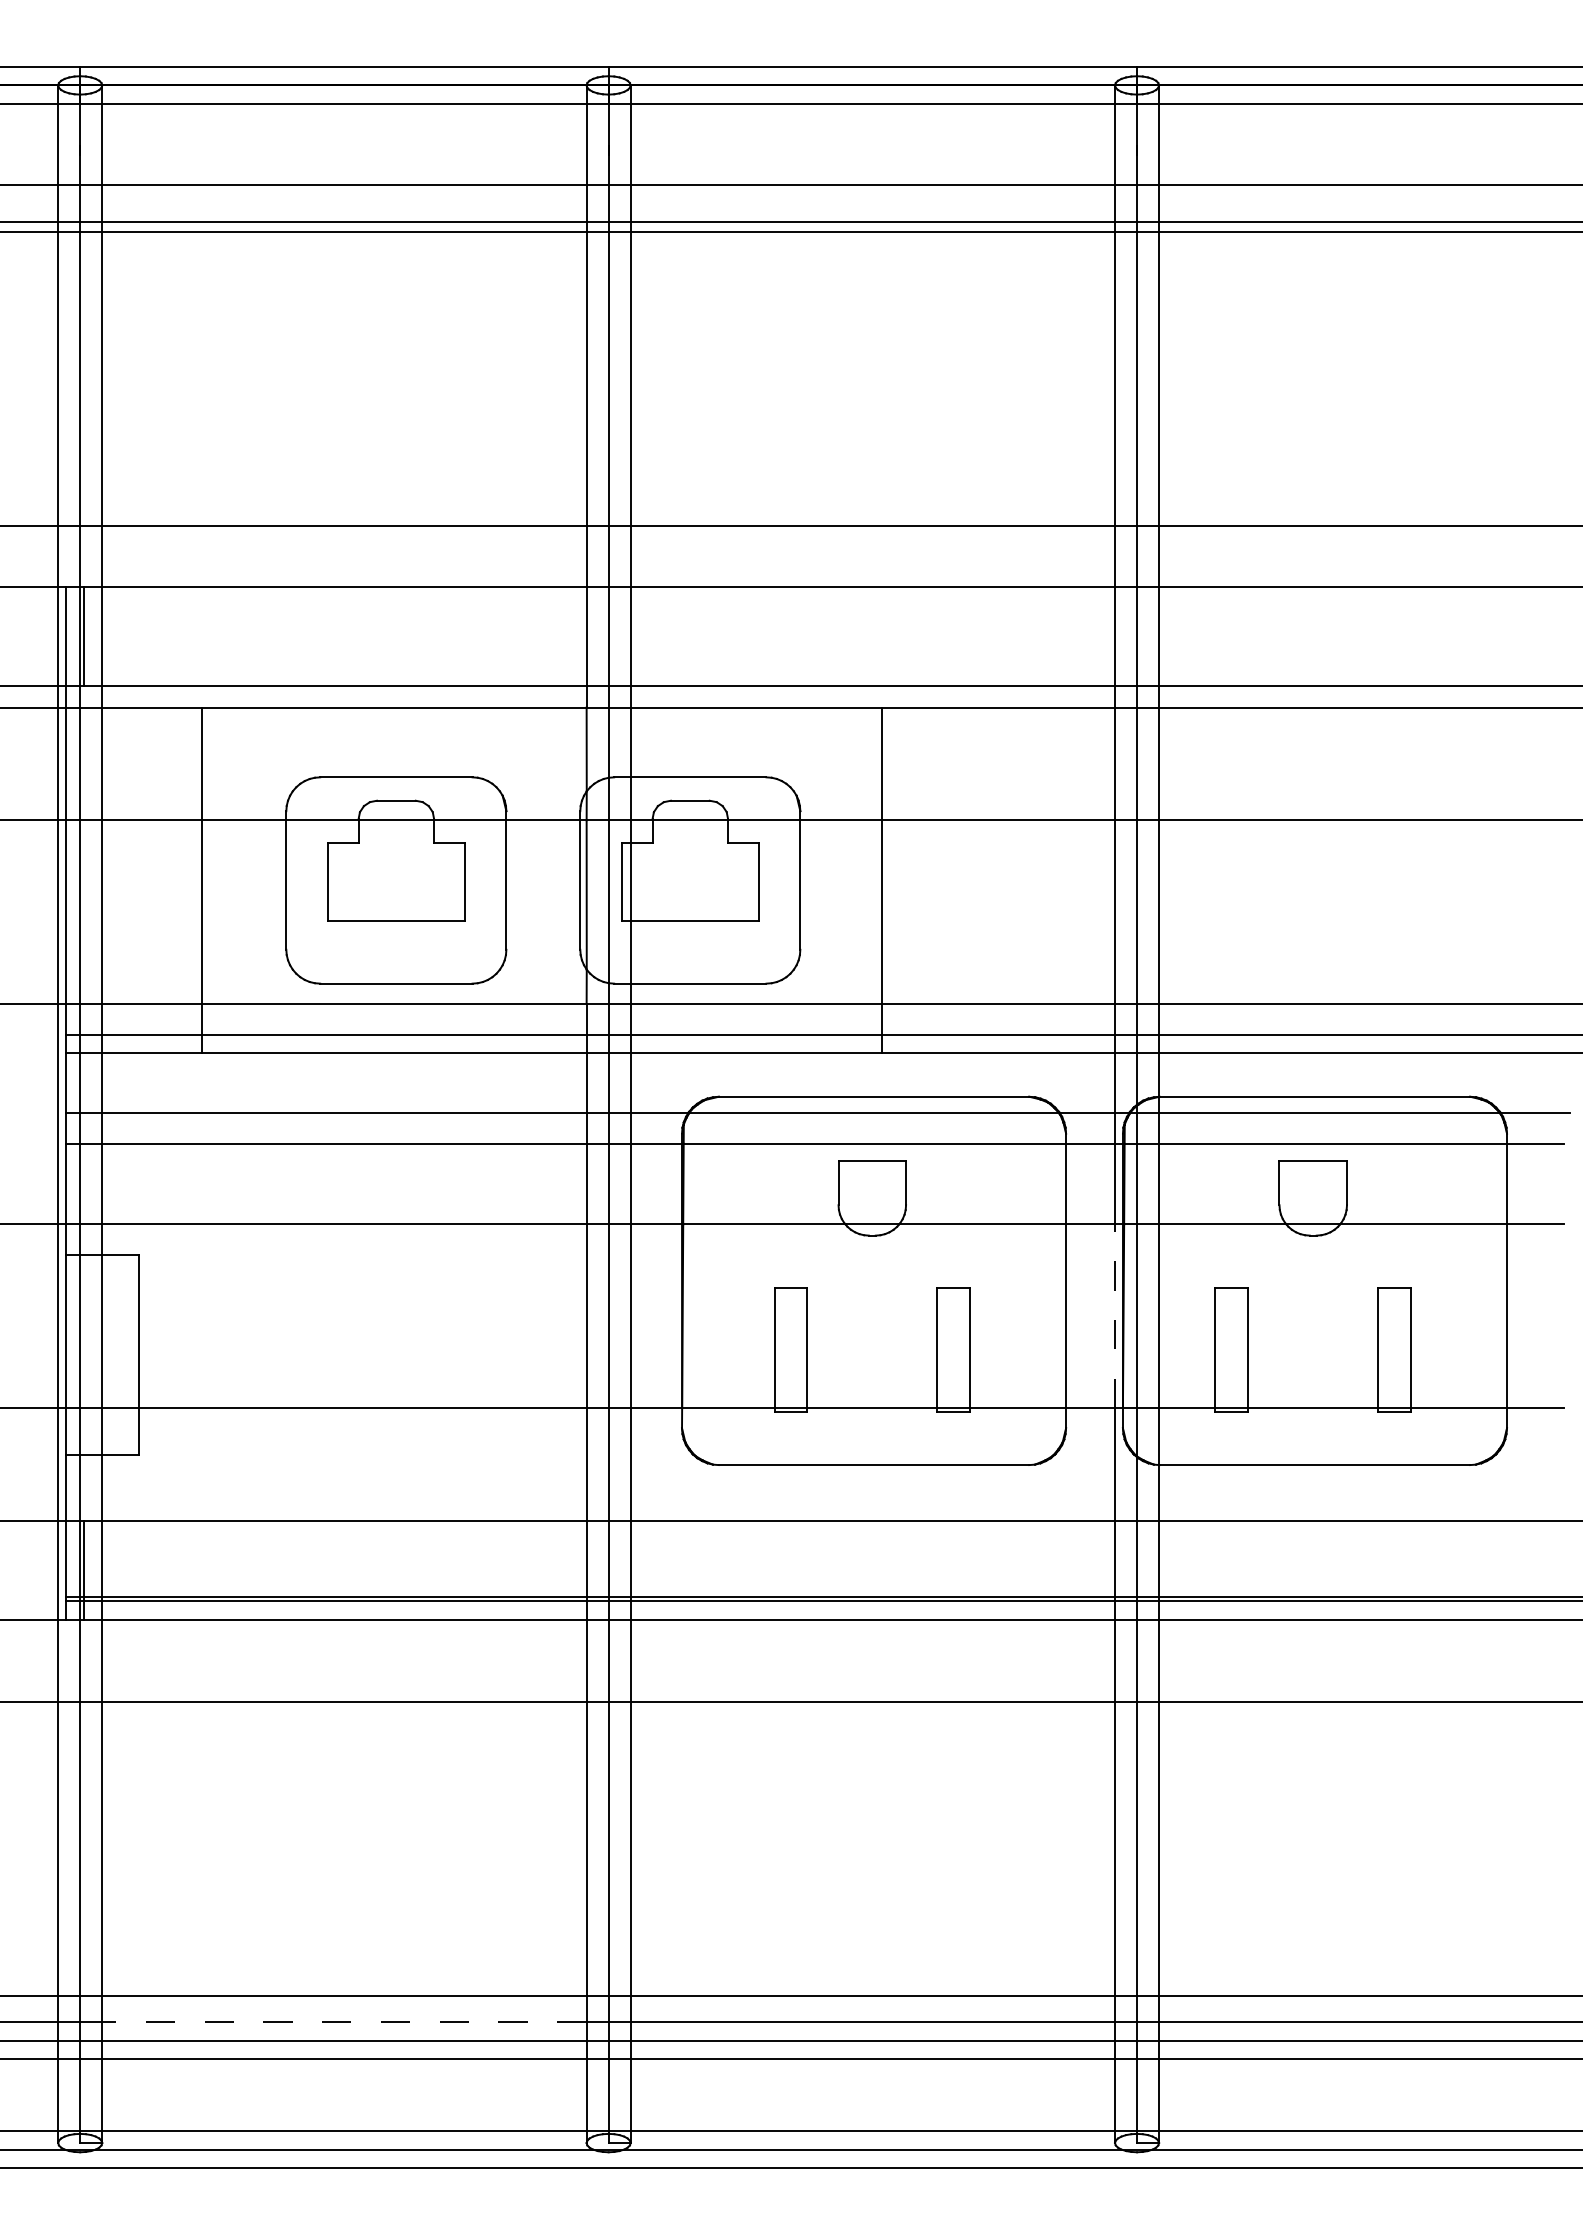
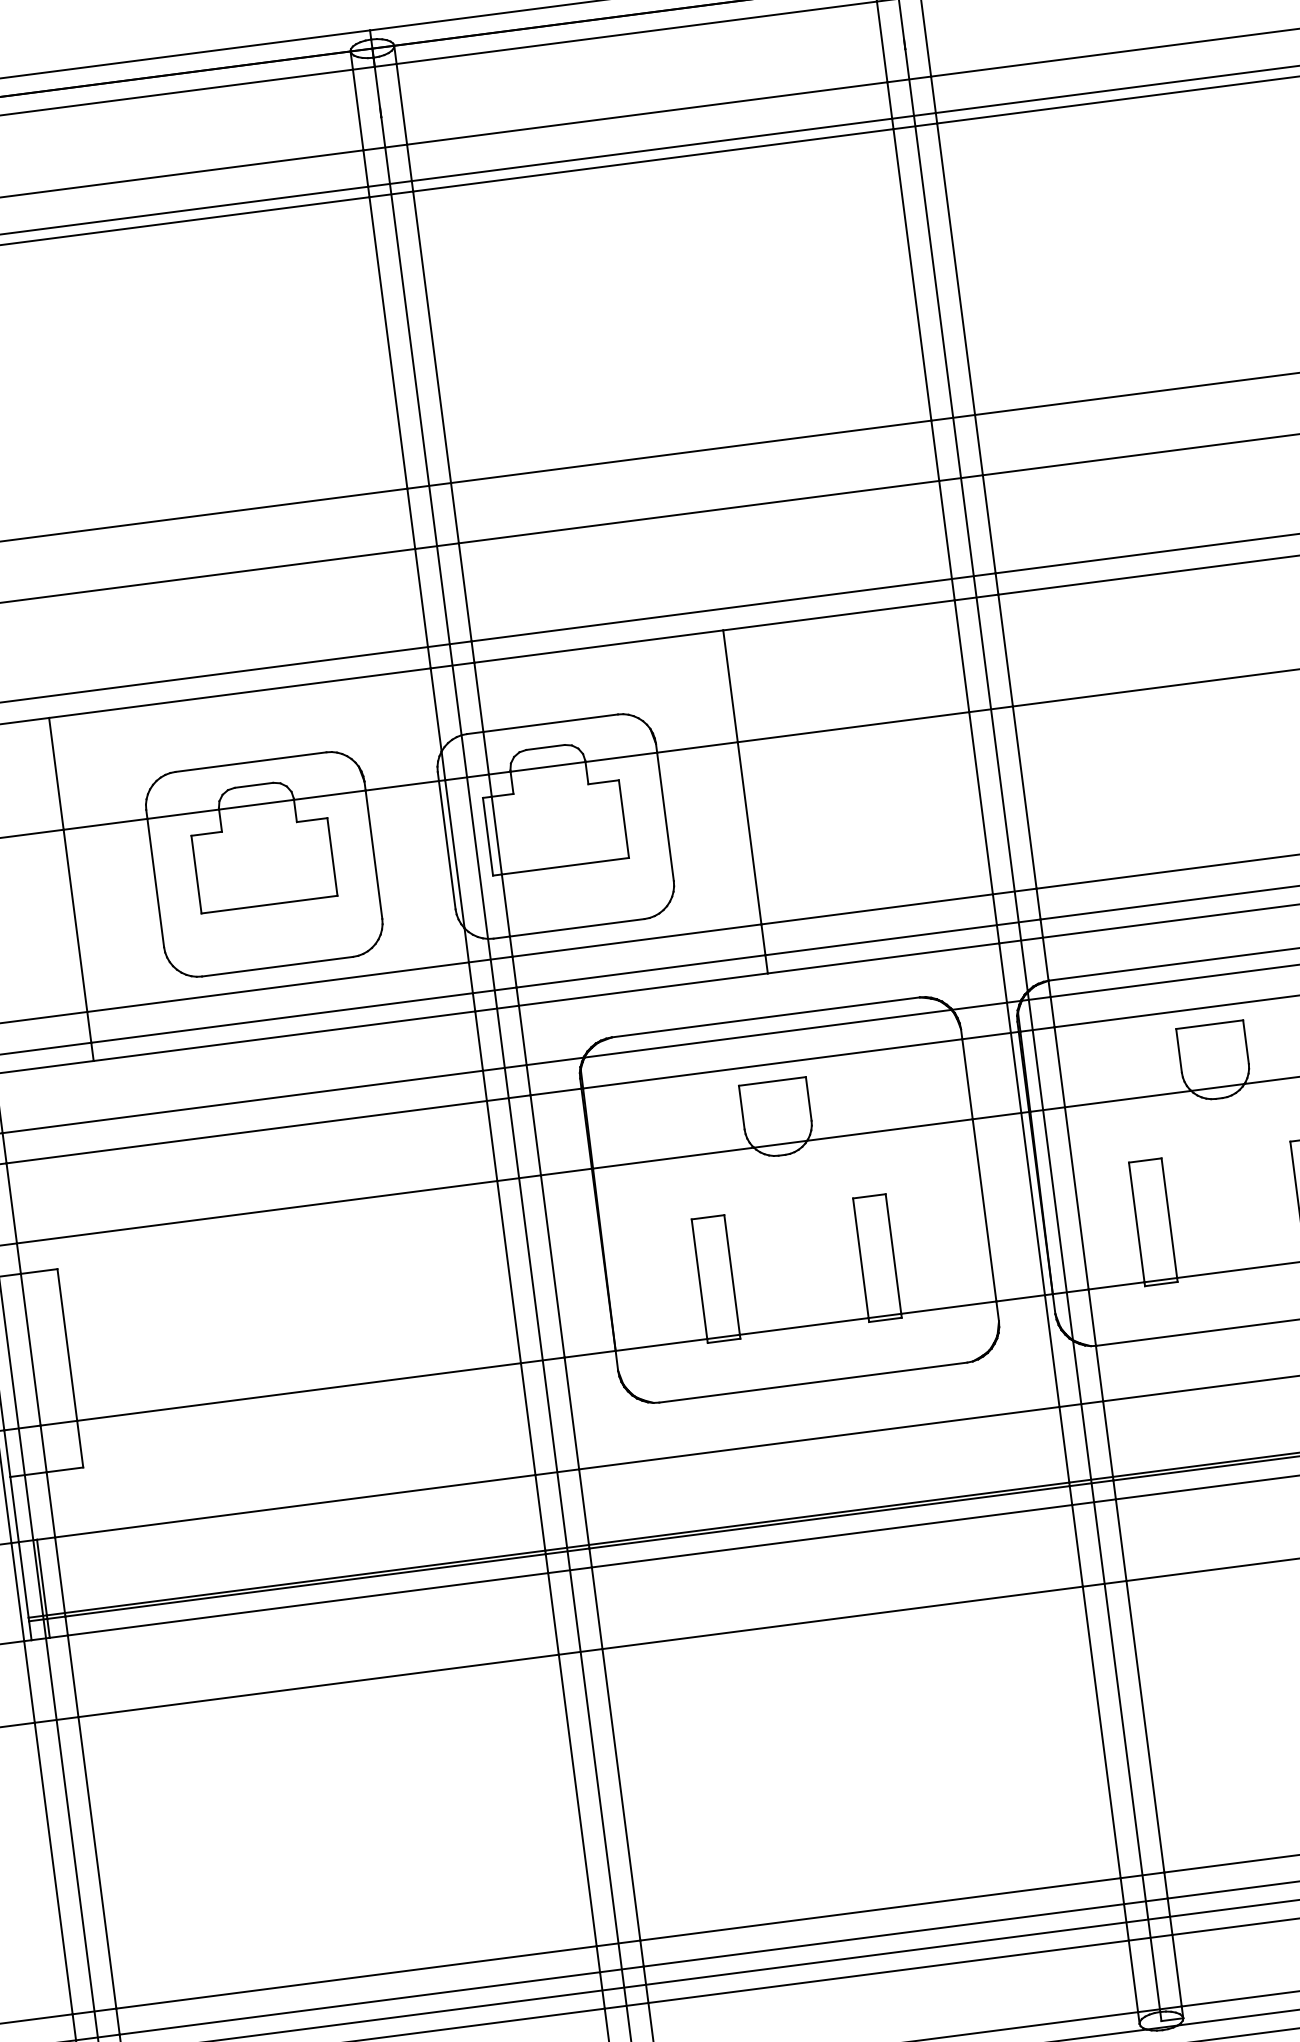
line: (1115, 1316) -> (1033, 1204), dashed -> solid
line: (343, 2022) -> (358, 2003), dashed -> solid

